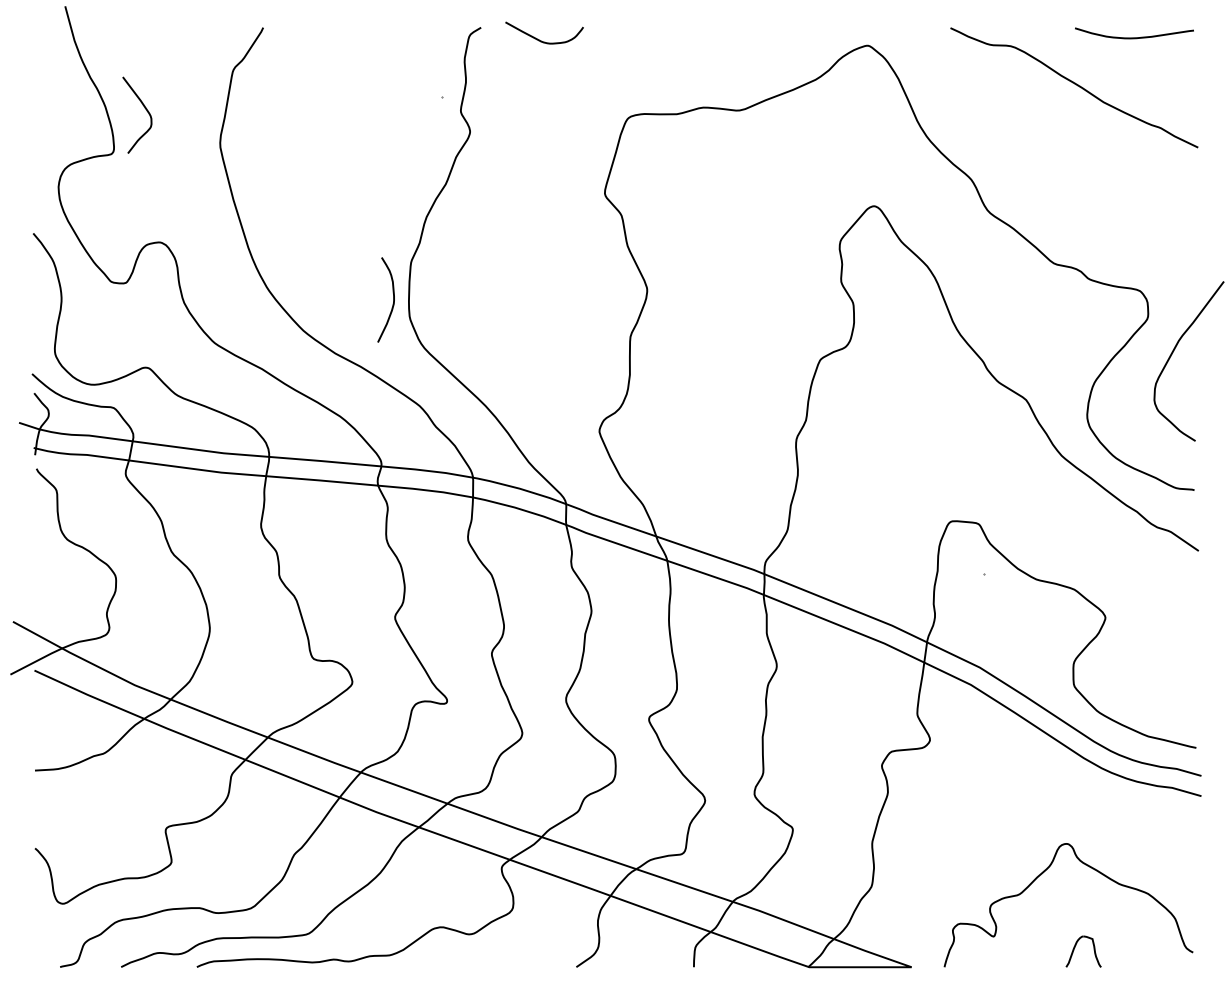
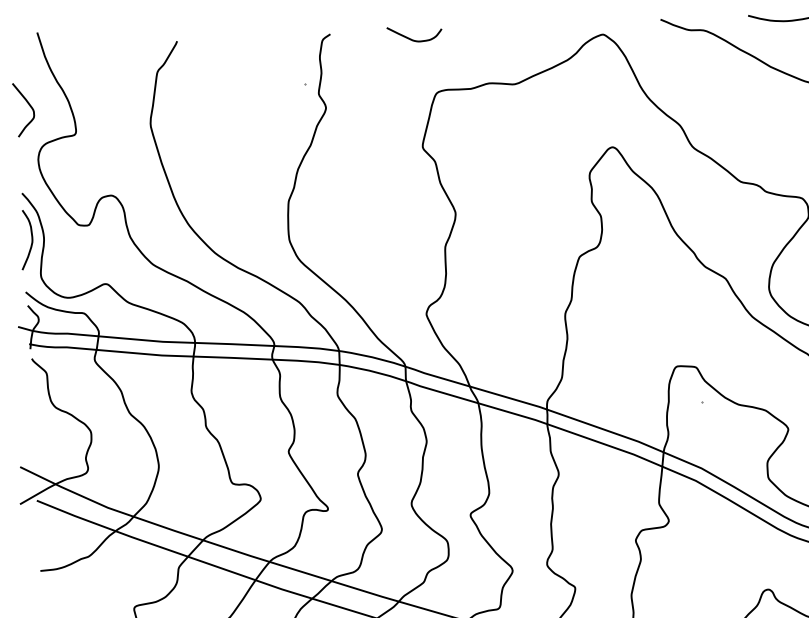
curve: (541, 40) -> (412, 39), moved
curve: (144, 108) -> (28, 104), moved
curve: (393, 299) -> (32, 239), moved

